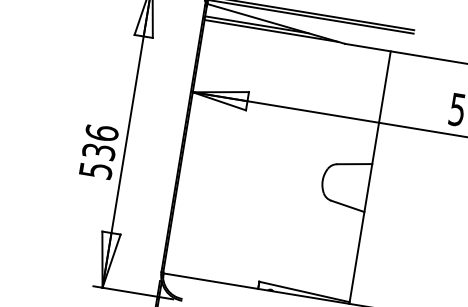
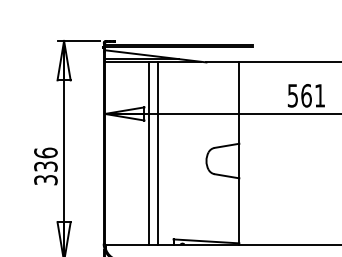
line: (244, 155) -> (148, 152), added
line: (256, 157) -> (157, 152), added
text: (95, 169) -> (45, 179), 536 -> 336

